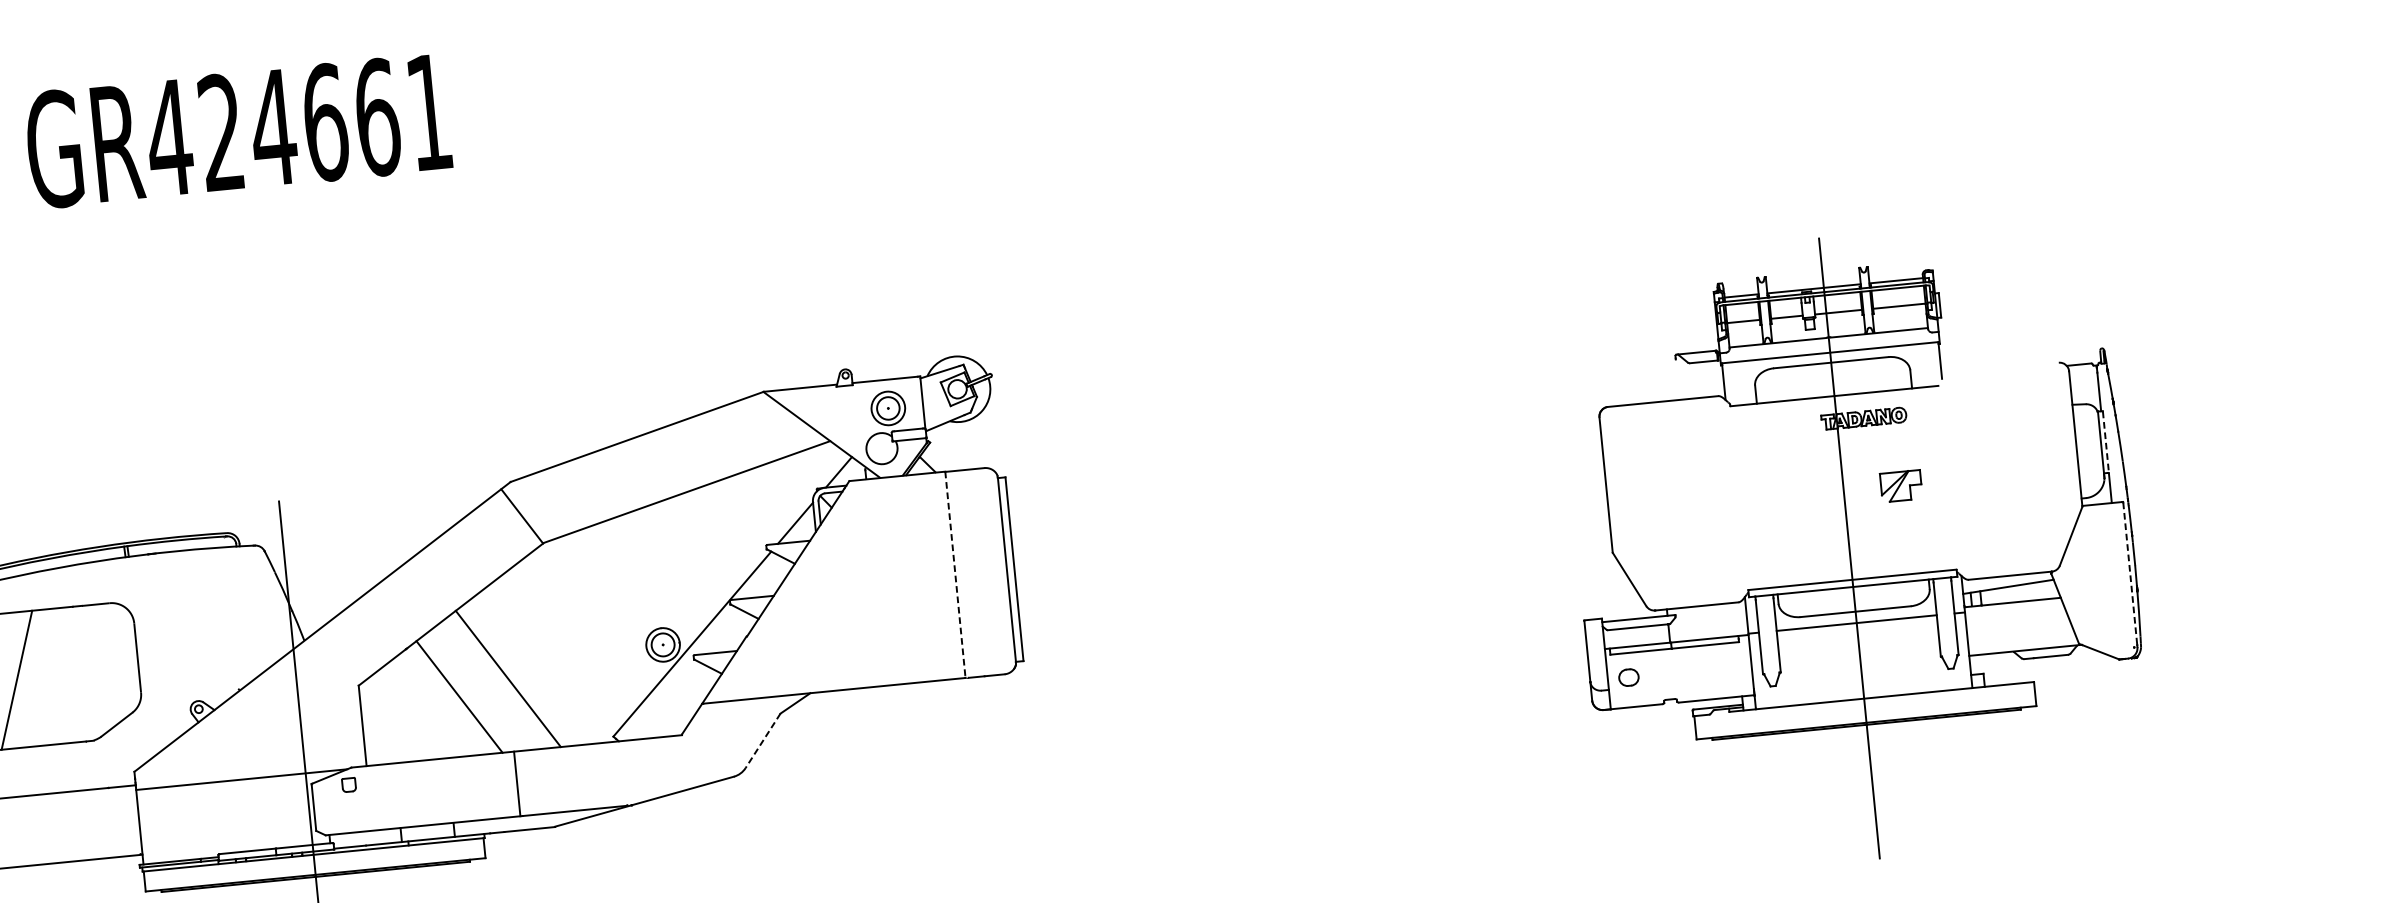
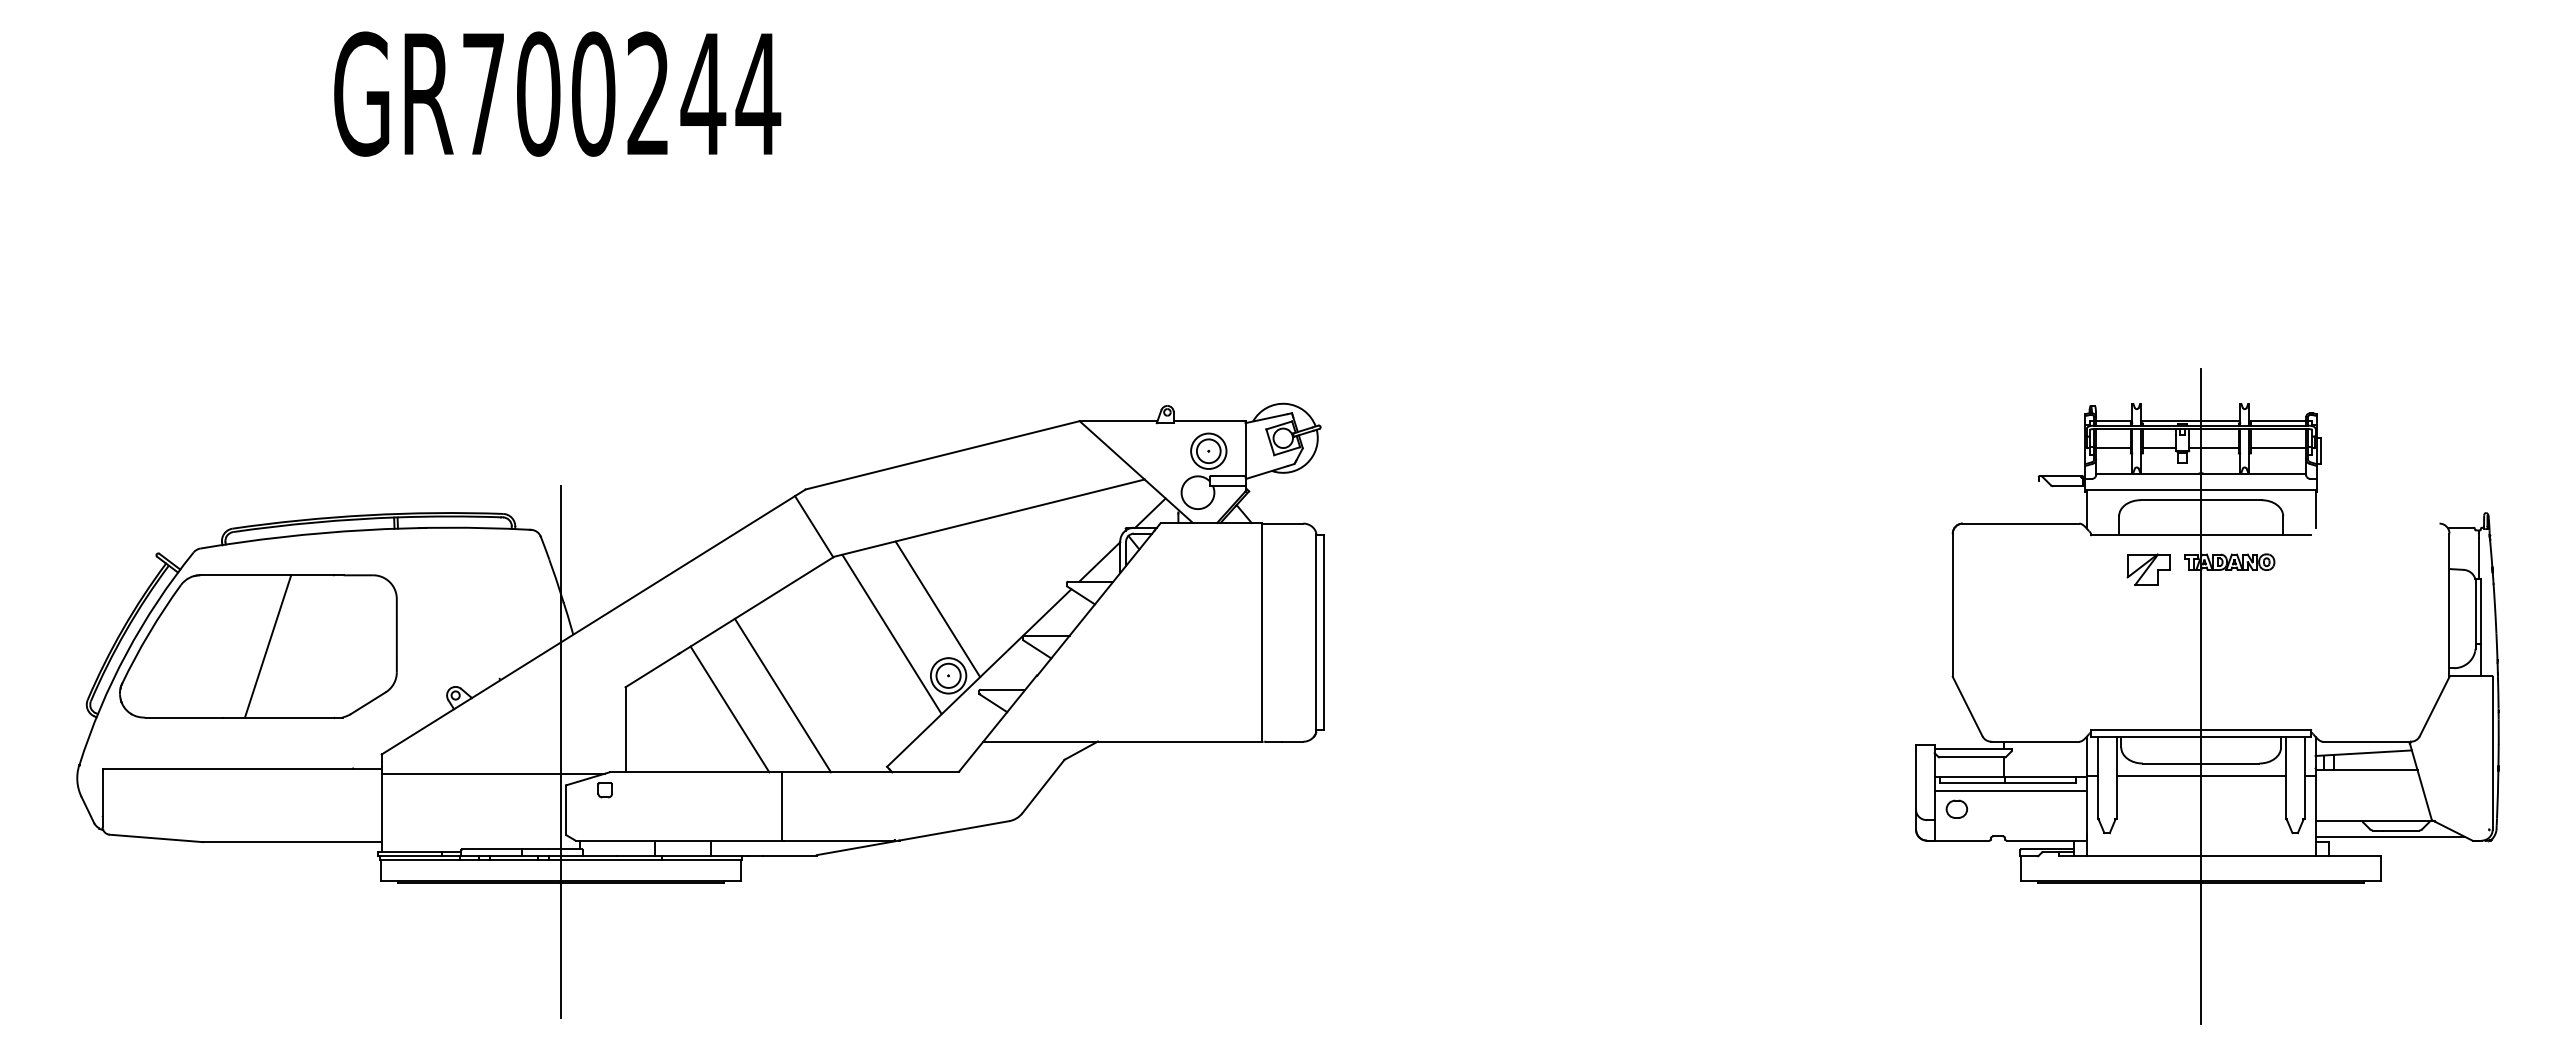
text: (298, 124) -> (620, 93), GR424661 -> GR700244
line: (2105, 442) -> (2480, 612), dashed -> solid
part: (1900, 485) -> (2148, 569), moved
line: (954, 574) -> (1261, 632), dashed -> solid
line: (2130, 574) -> (2492, 752), dashed -> solid
line: (646, 583) -> (937, 609), added
line: (605, 611) -> (891, 634), added
line: (1677, 654) -> (2010, 790), added
line: (2041, 663) -> (2390, 836), added
line: (763, 740) -> (1043, 786), dashed -> solid

